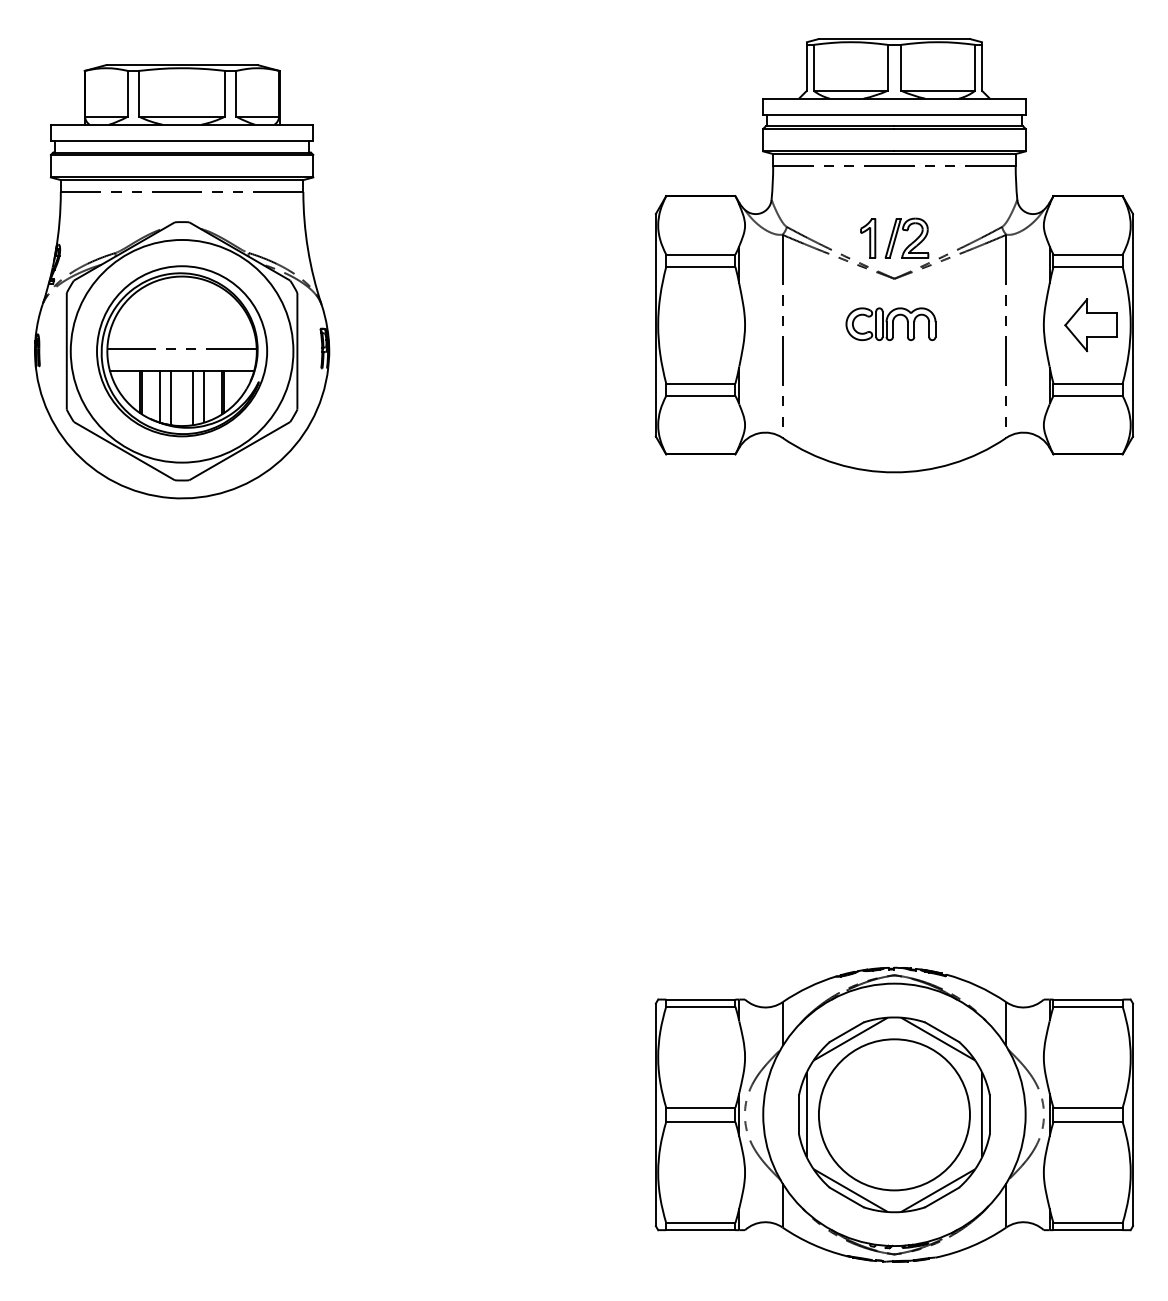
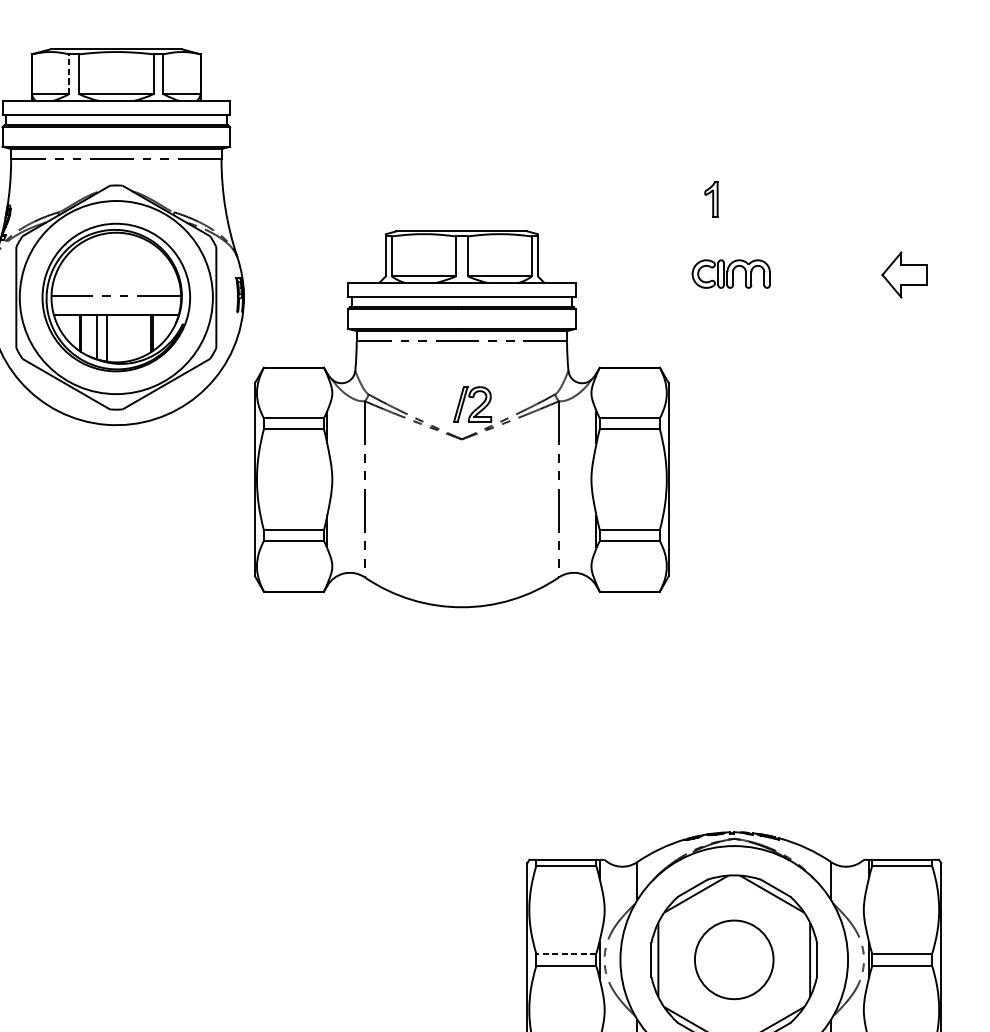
line: (127, 93) -> (68, 73), solid -> dashed
part: (894, 255) -> (461, 419), moved
line: (204, 396) -> (135, 336), removed
line: (193, 398) -> (126, 338), removed
line: (700, 1107) -> (566, 953), solid -> dashed
circle: (893, 1114) -> (733, 959), size x0.6

